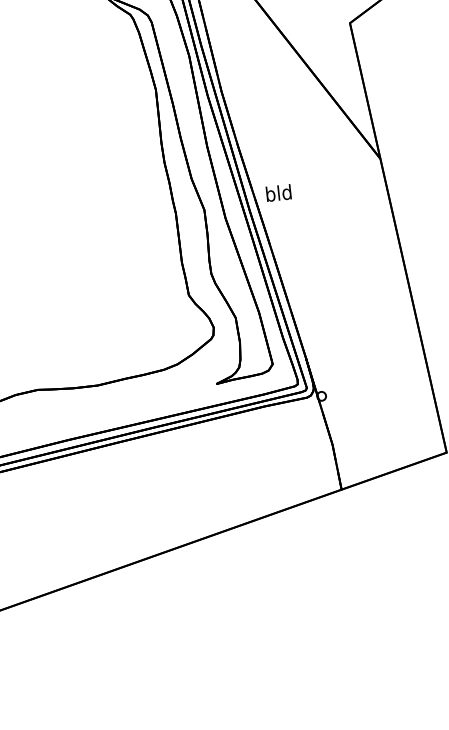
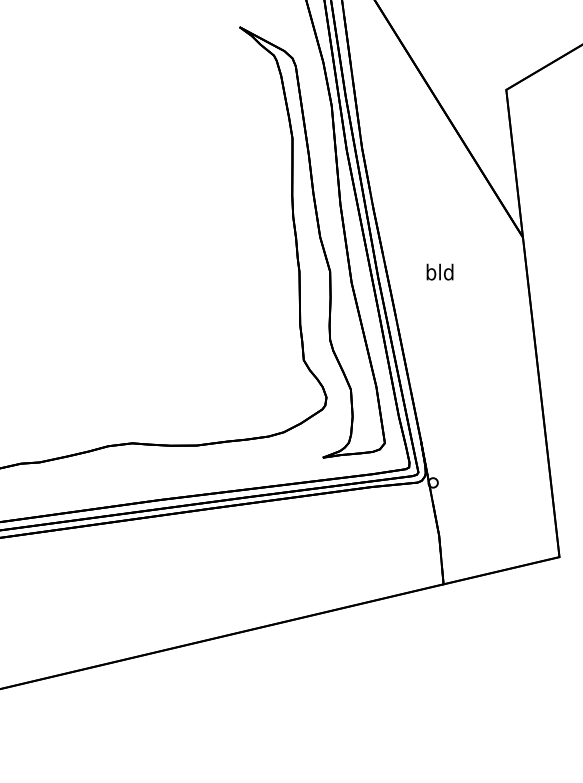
text: (278, 192) -> (439, 271), moved

